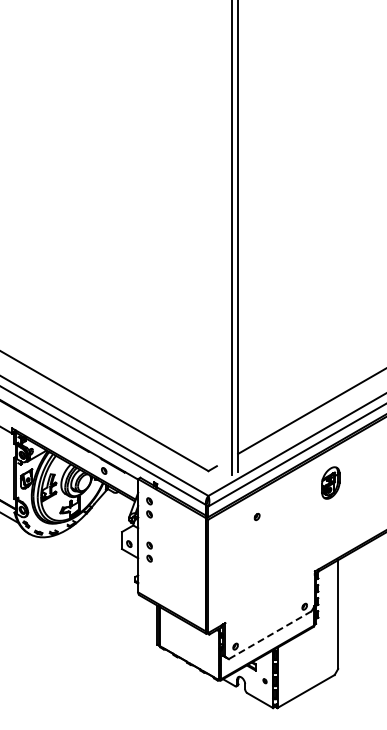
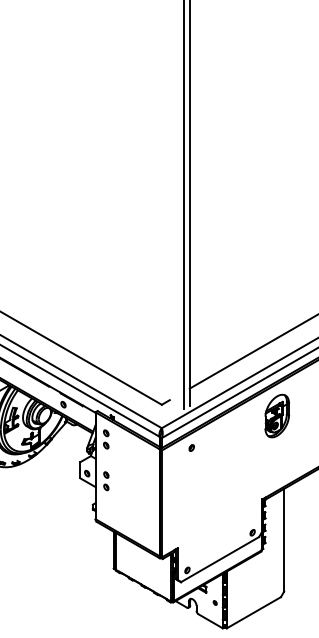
part: (330, 482) -> (276, 415), size x1.43
part: (256, 517) -> (191, 448), moved
line: (270, 635) -> (220, 559), dashed -> solid

